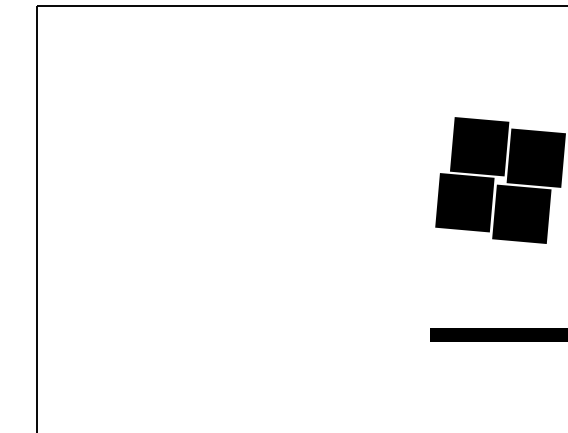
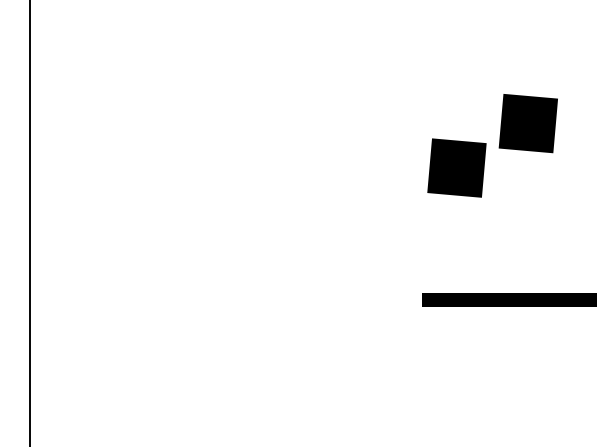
fill: (479, 146) -> (471, 111), removed
fill: (521, 214) -> (513, 179), removed

